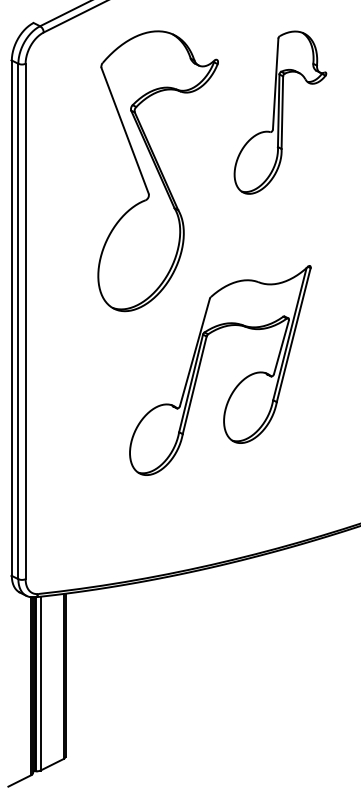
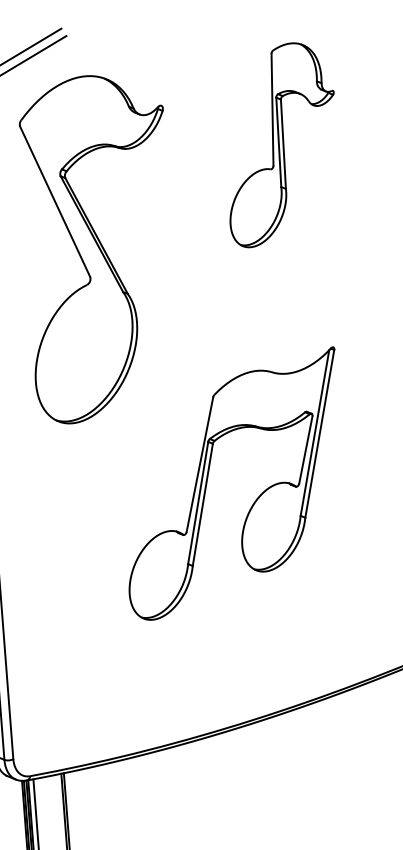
part: (280, 112) -> (281, 144), moved
part: (157, 171) -> (98, 248), moved

